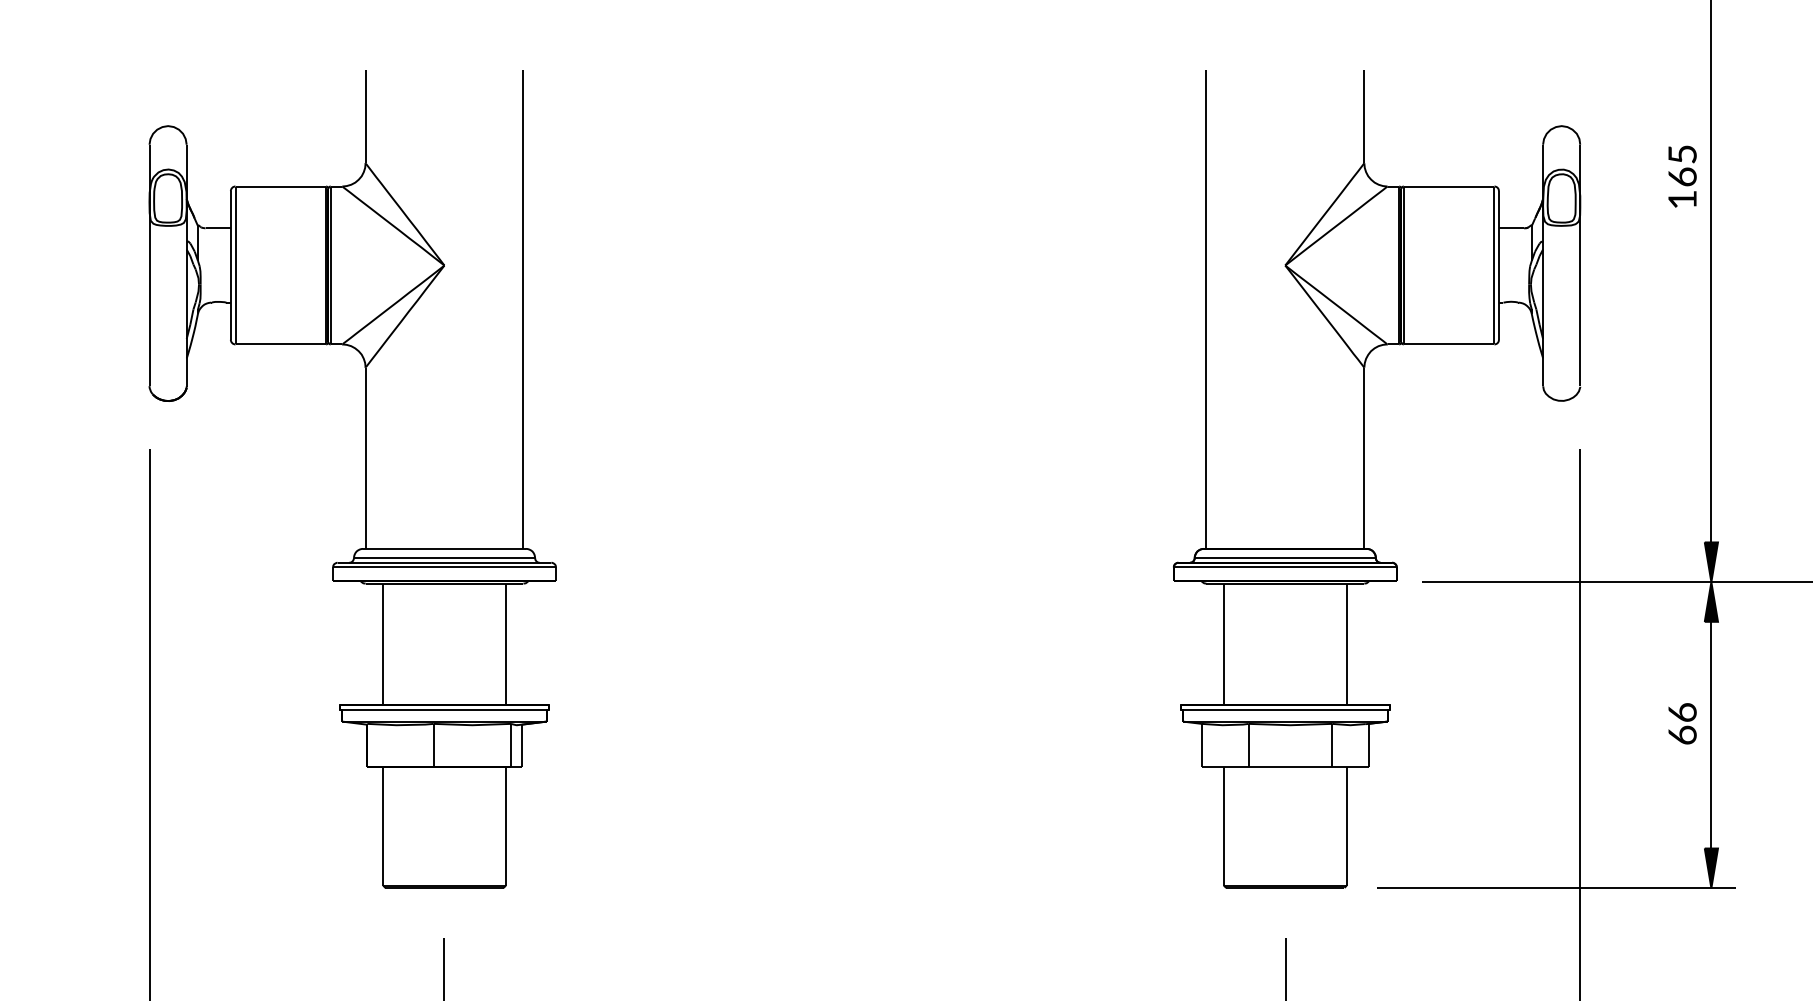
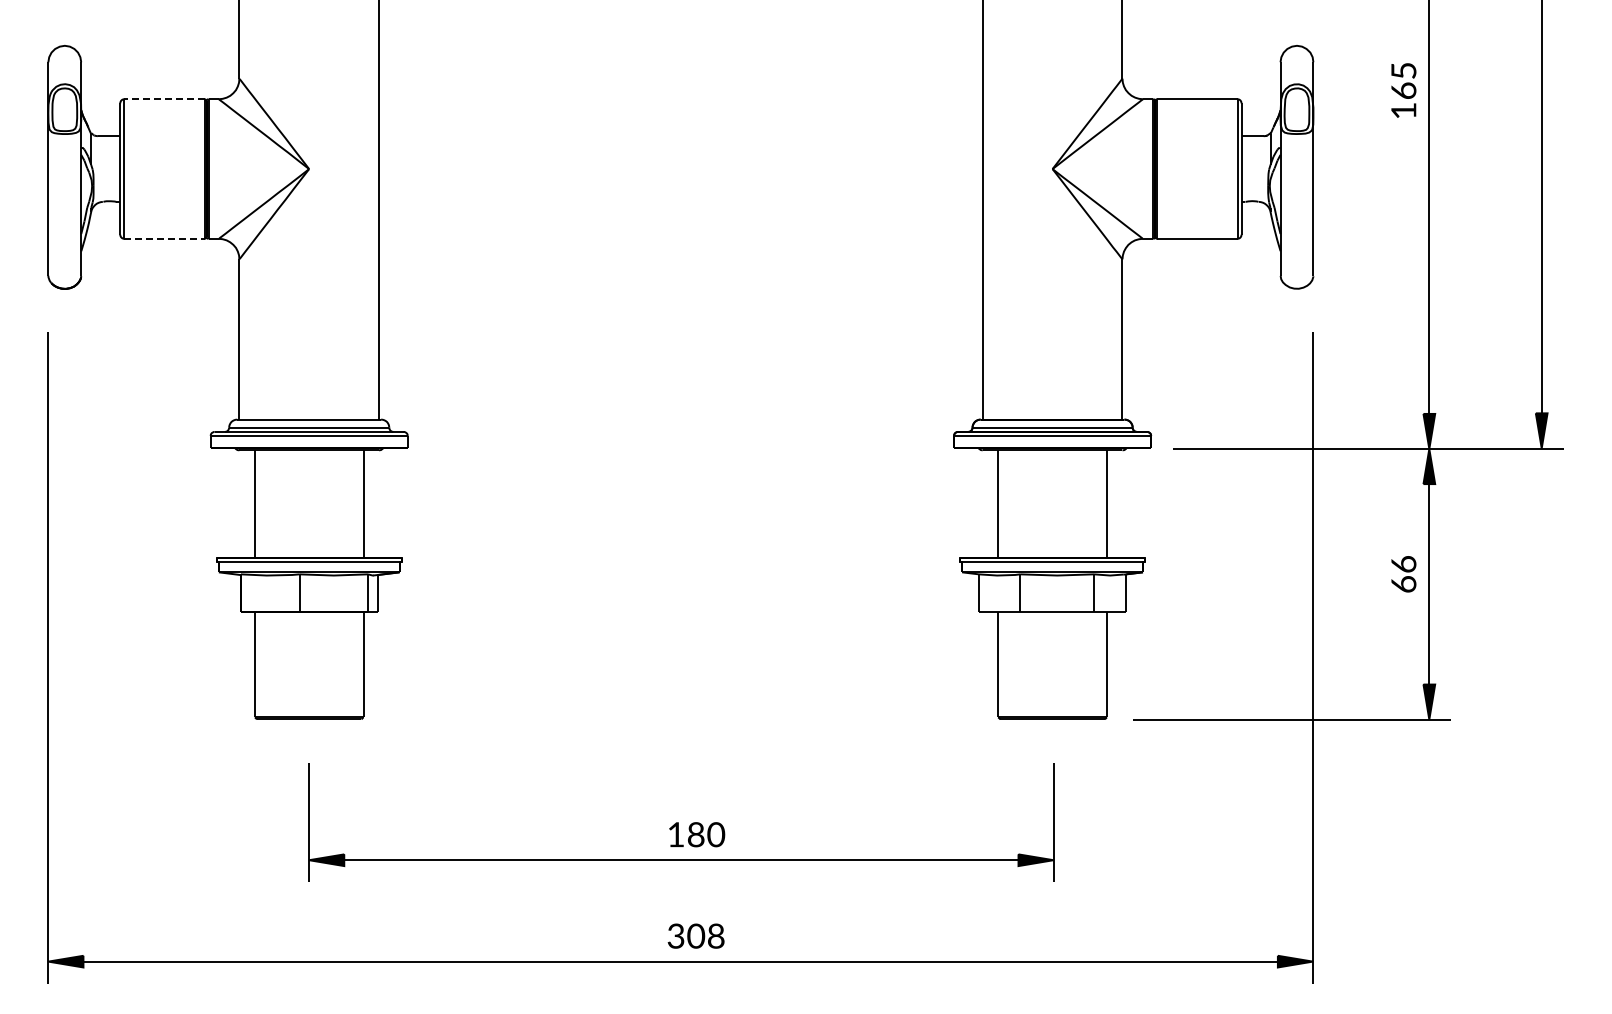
line: (279, 186) -> (163, 99), solid -> dashed
line: (280, 344) -> (164, 238), solid -> dashed

